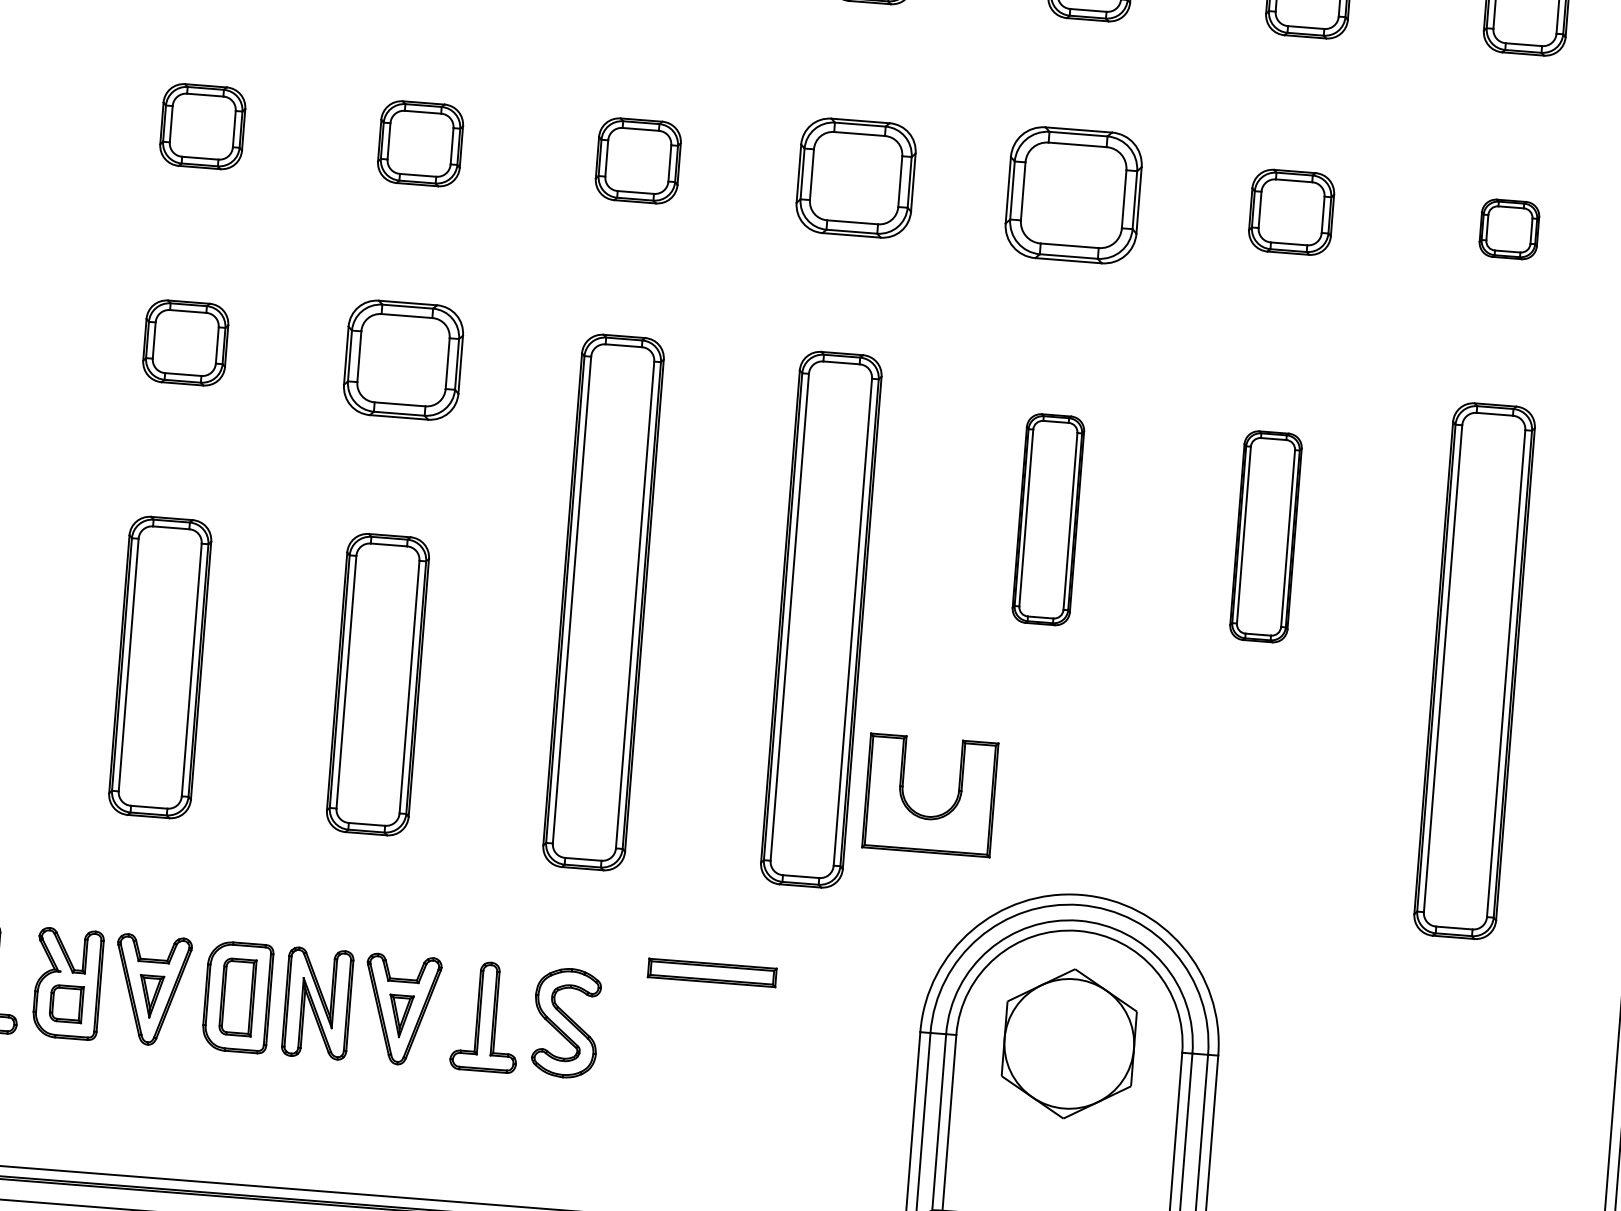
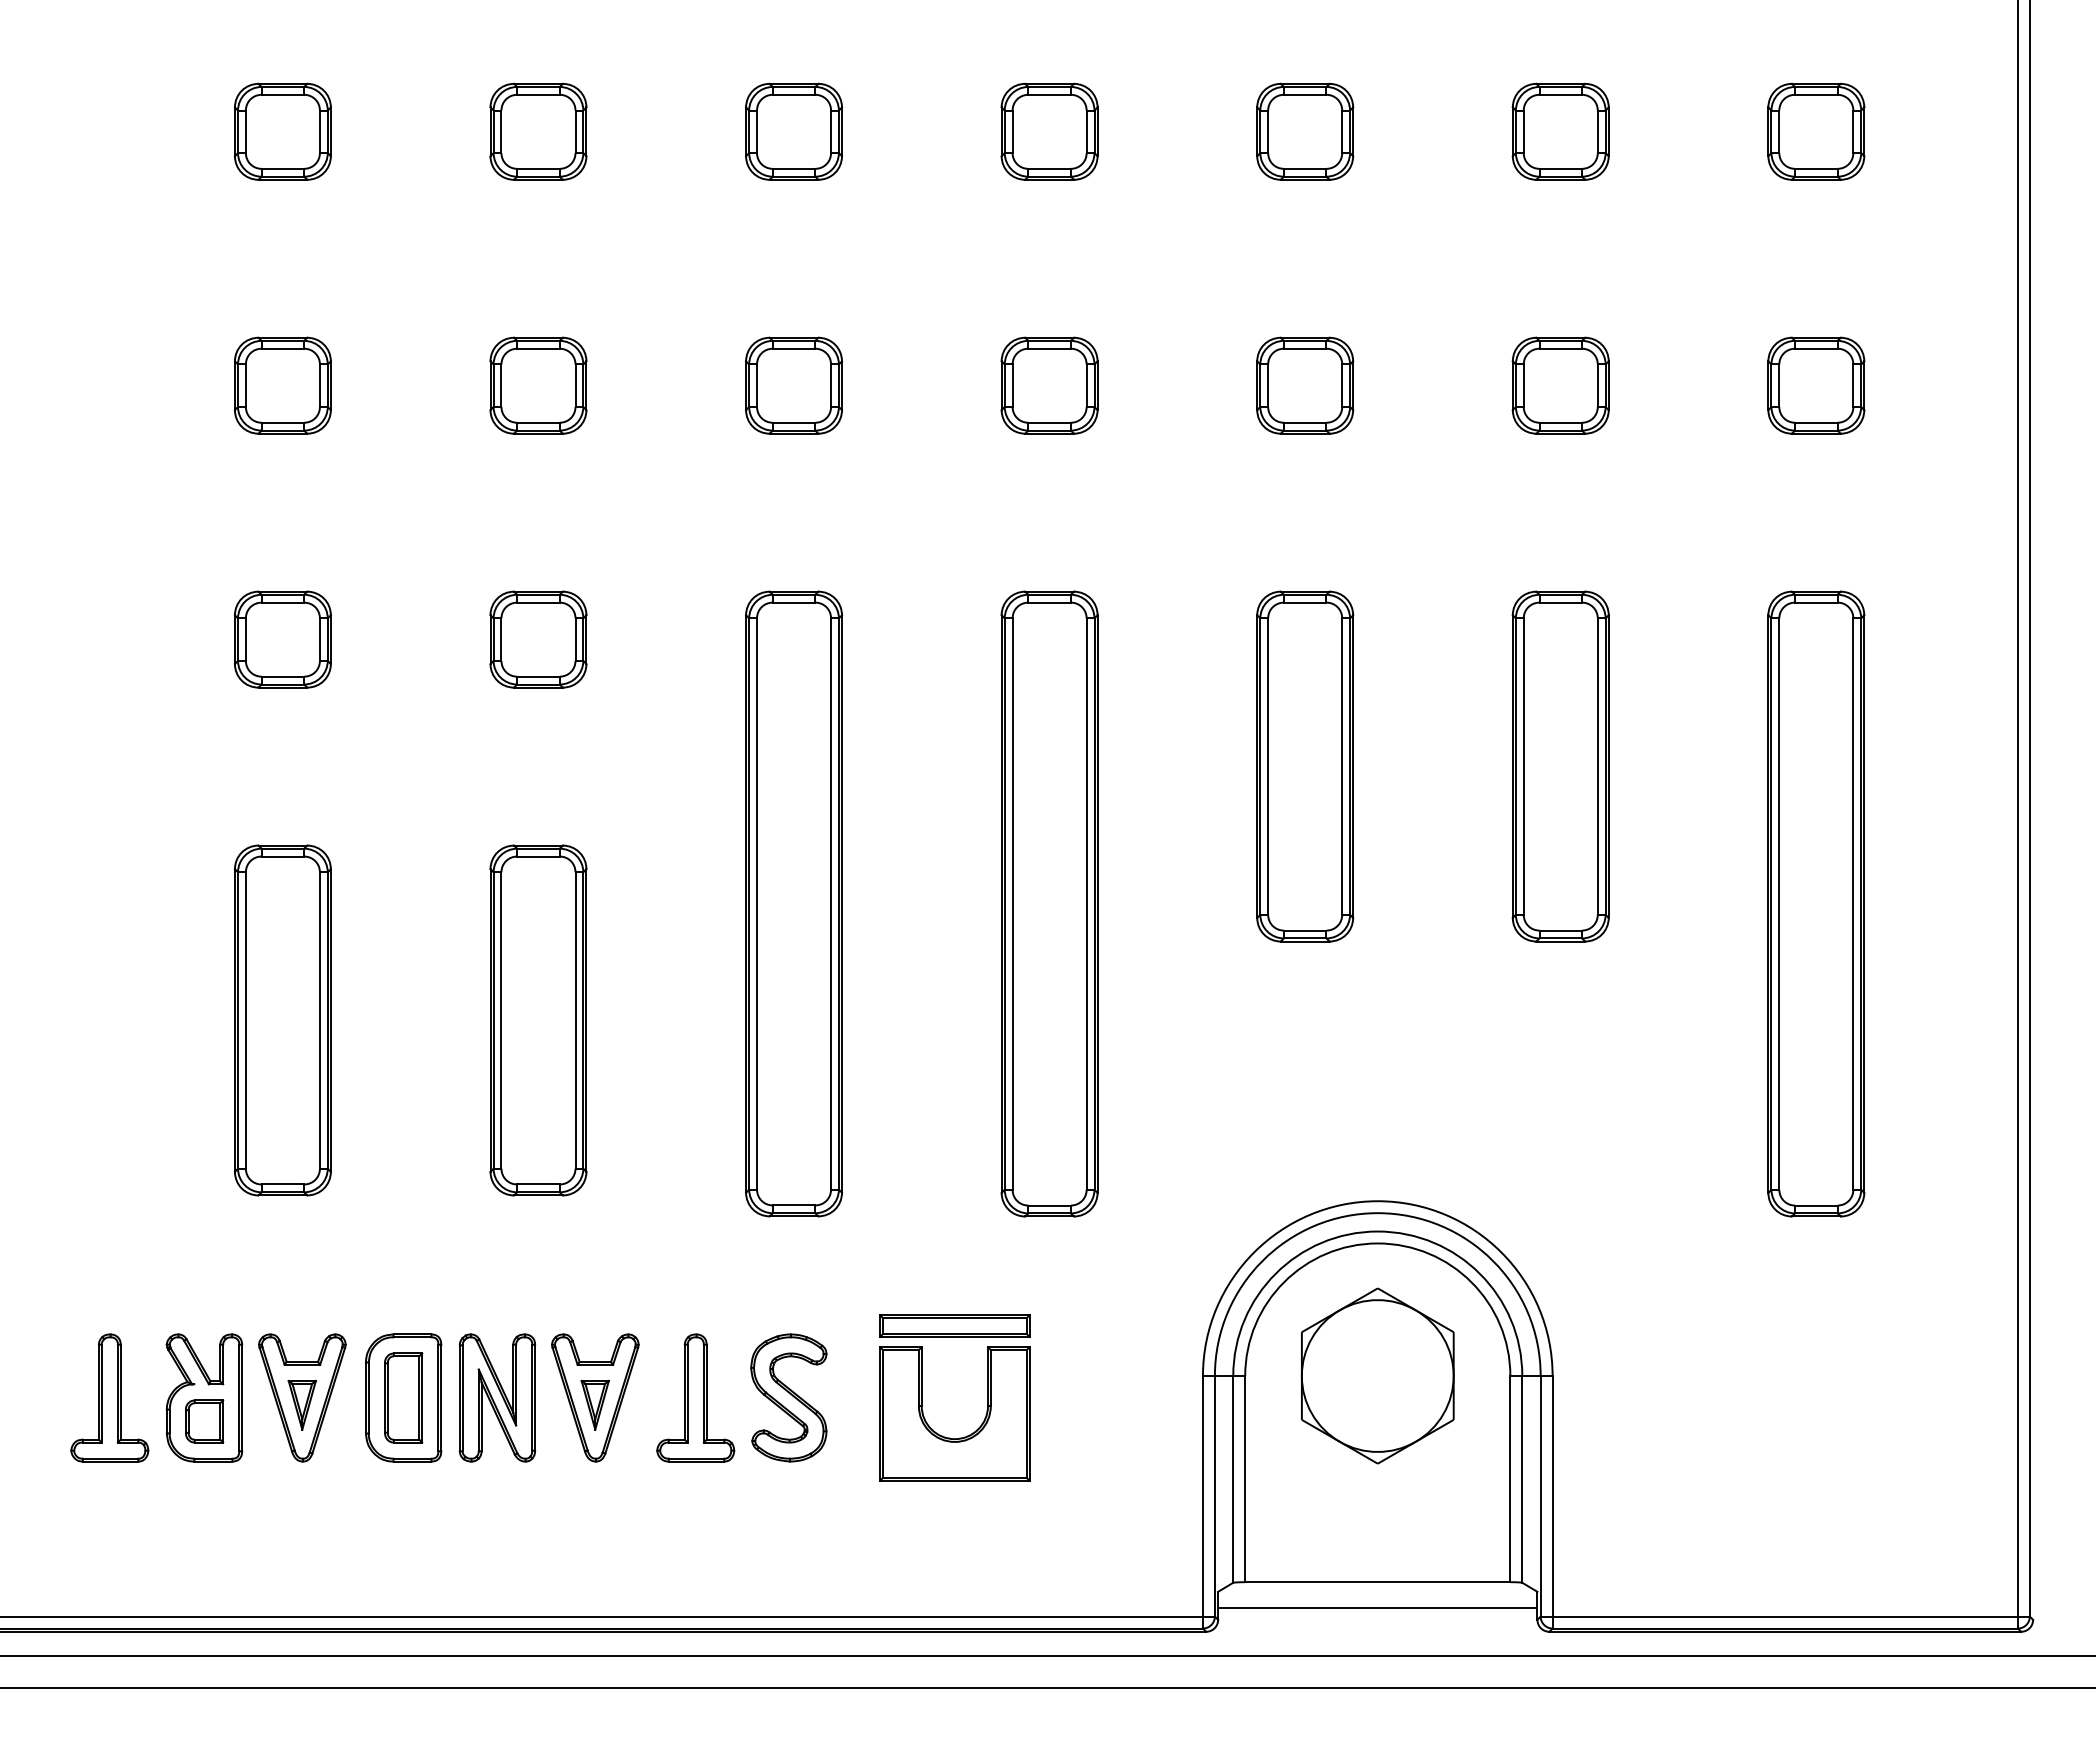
part: (856, 177) -> (1049, 385), size x0.71
part: (1074, 195) -> (1305, 385), size x0.62
part: (1509, 229) -> (1816, 385), size x1.43
part: (403, 360) -> (538, 639), size x0.71
part: (1048, 519) -> (1305, 766), size x1.43
part: (1265, 536) -> (1560, 766), size x1.43
part: (925, 815) -> (950, 1437), moved

